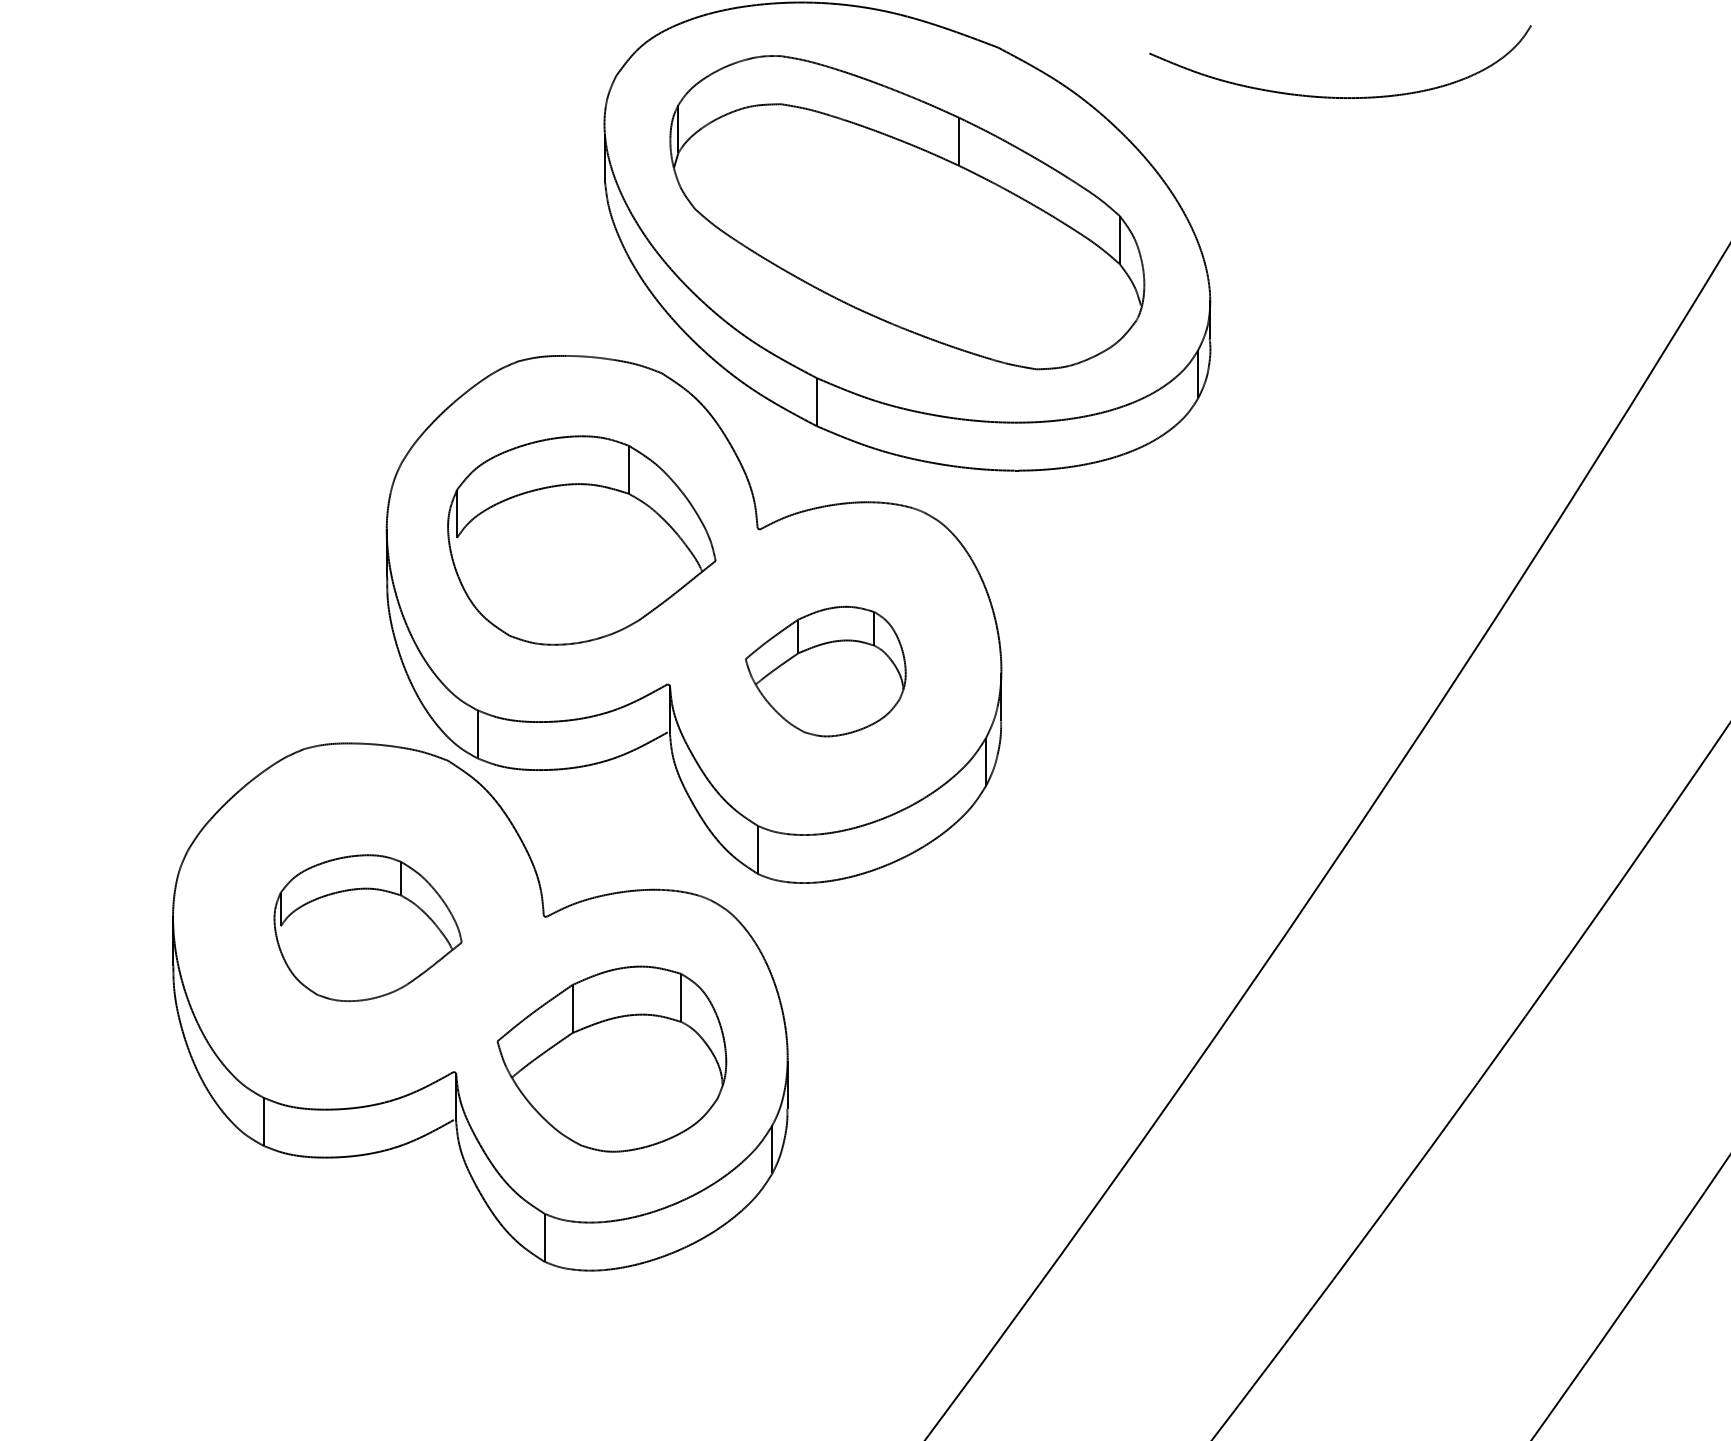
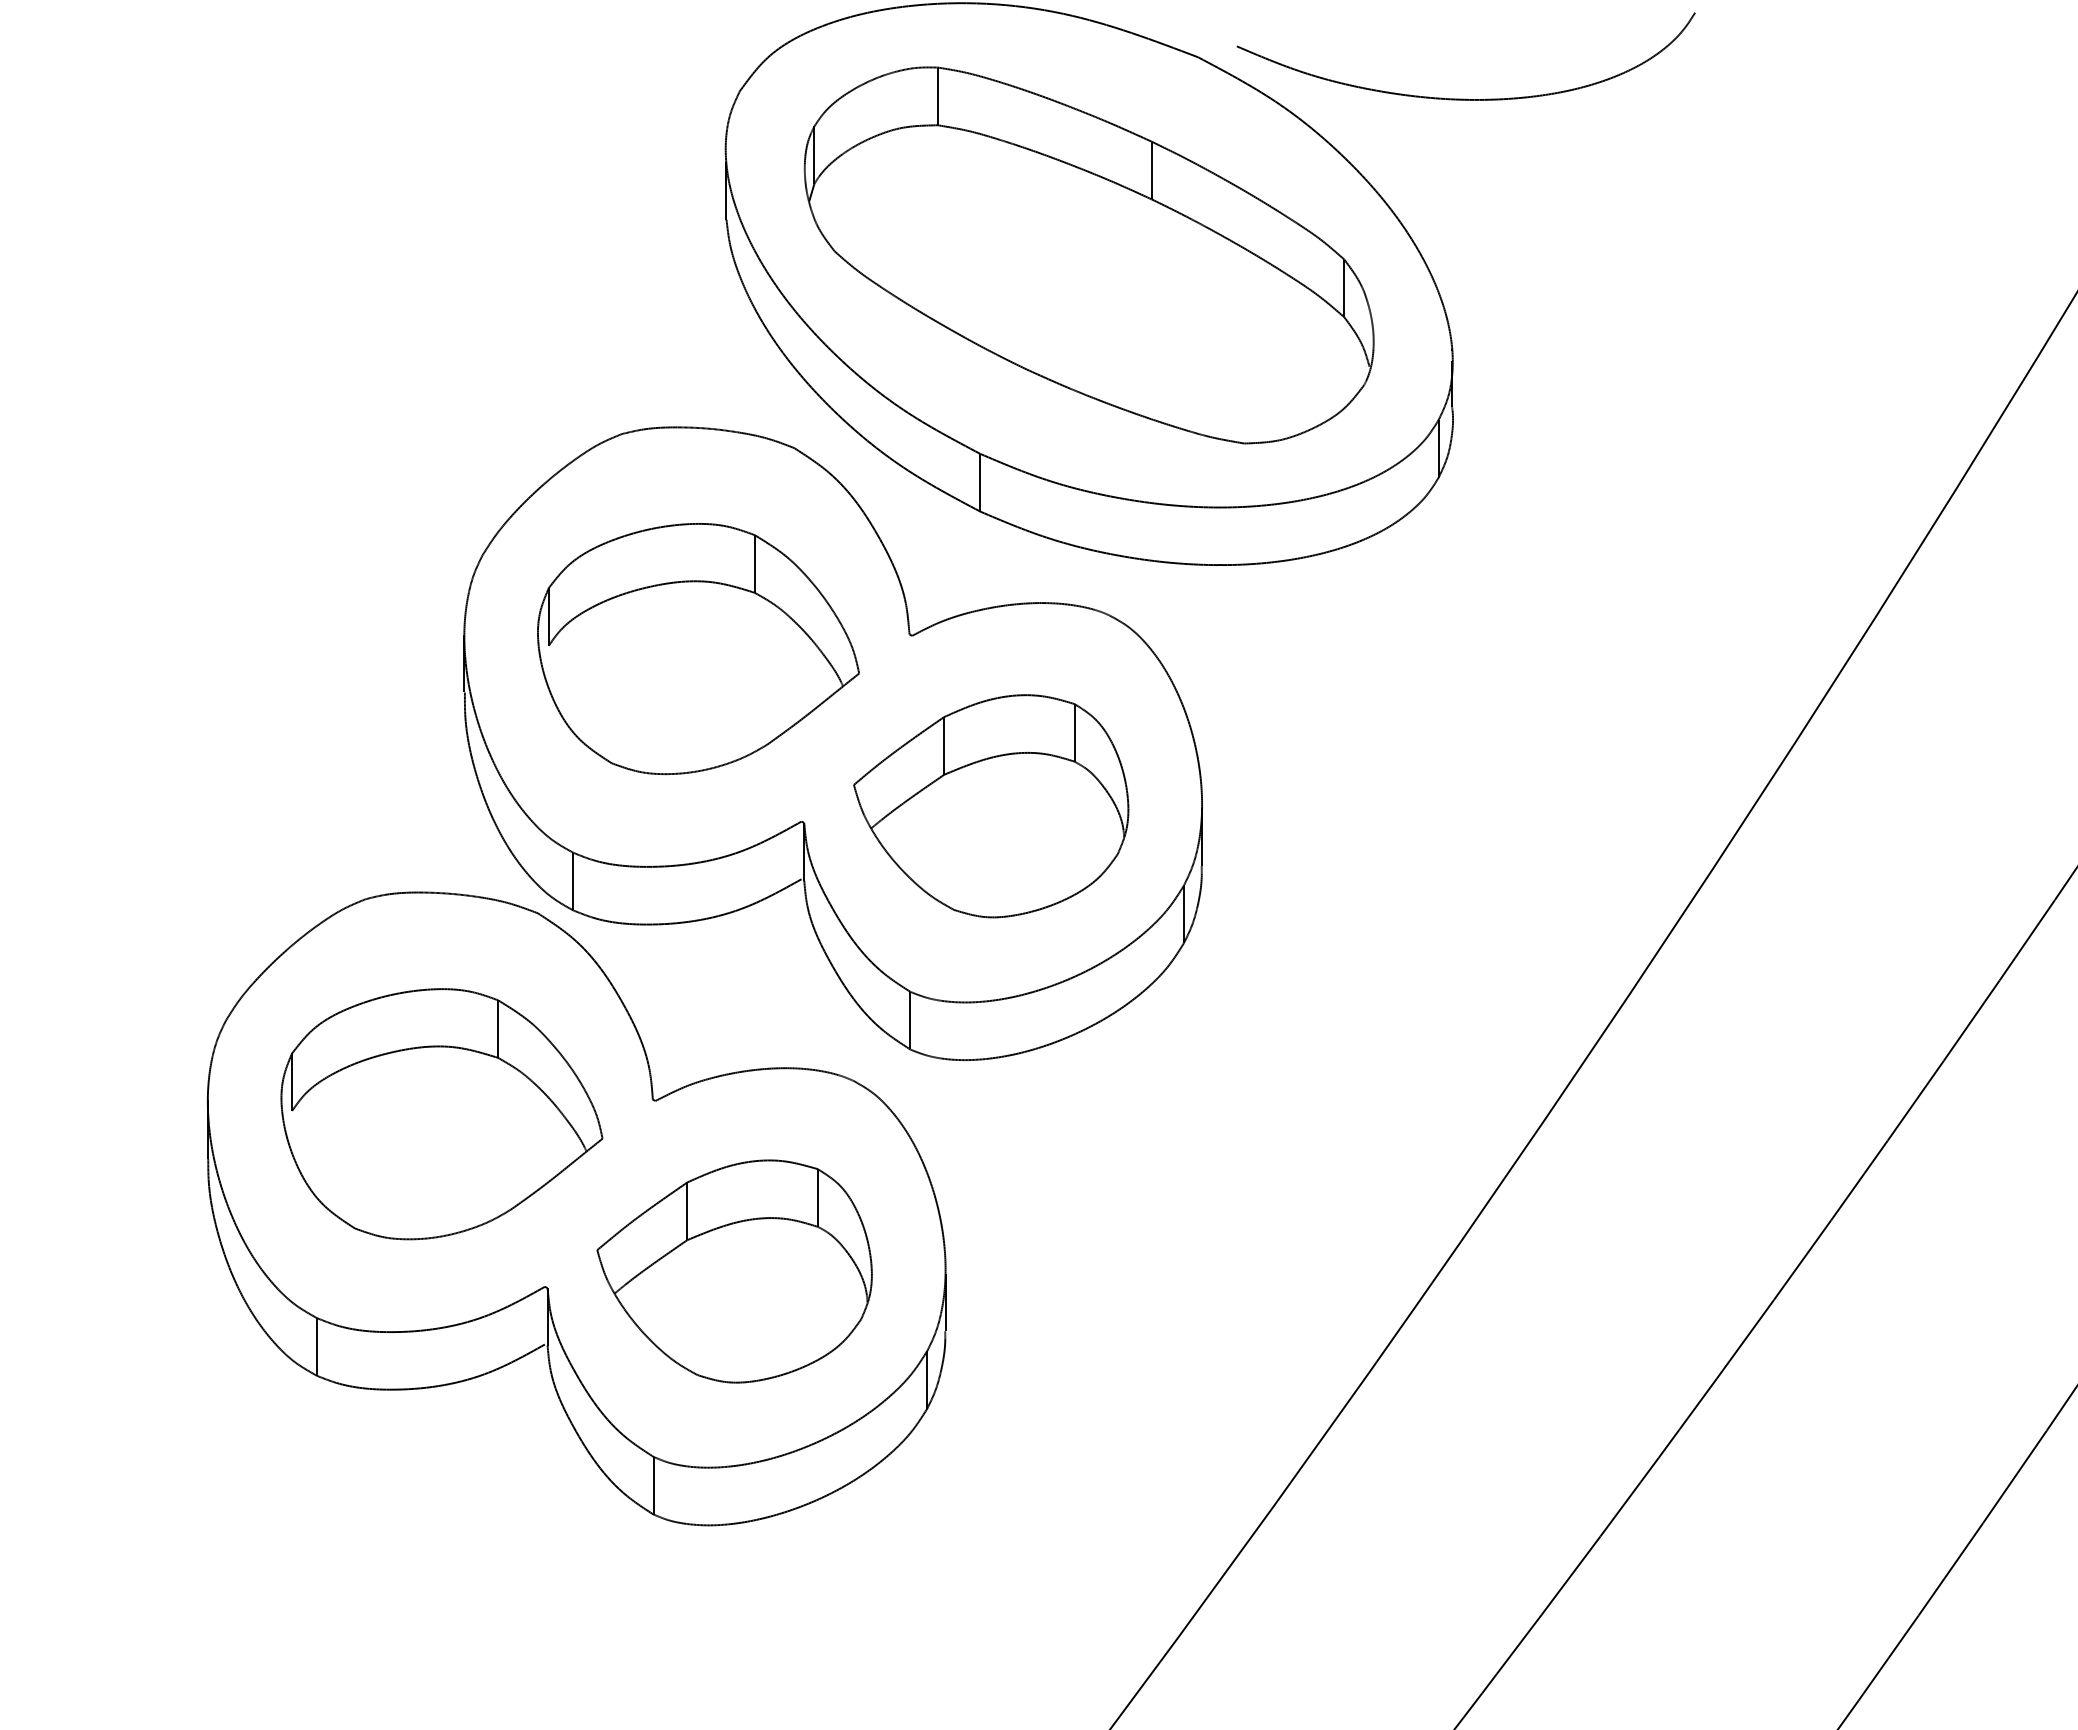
line: (780, 80) -> (937, 96), added
curve: (1339, 96) -> (1465, 98), moved
part: (825, 671) -> (991, 806), size x1.43
part: (367, 928) -> (441, 1114), size x1.43

